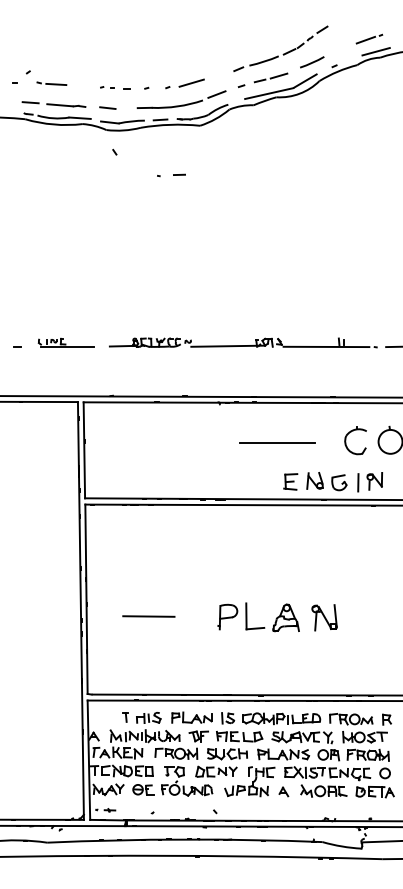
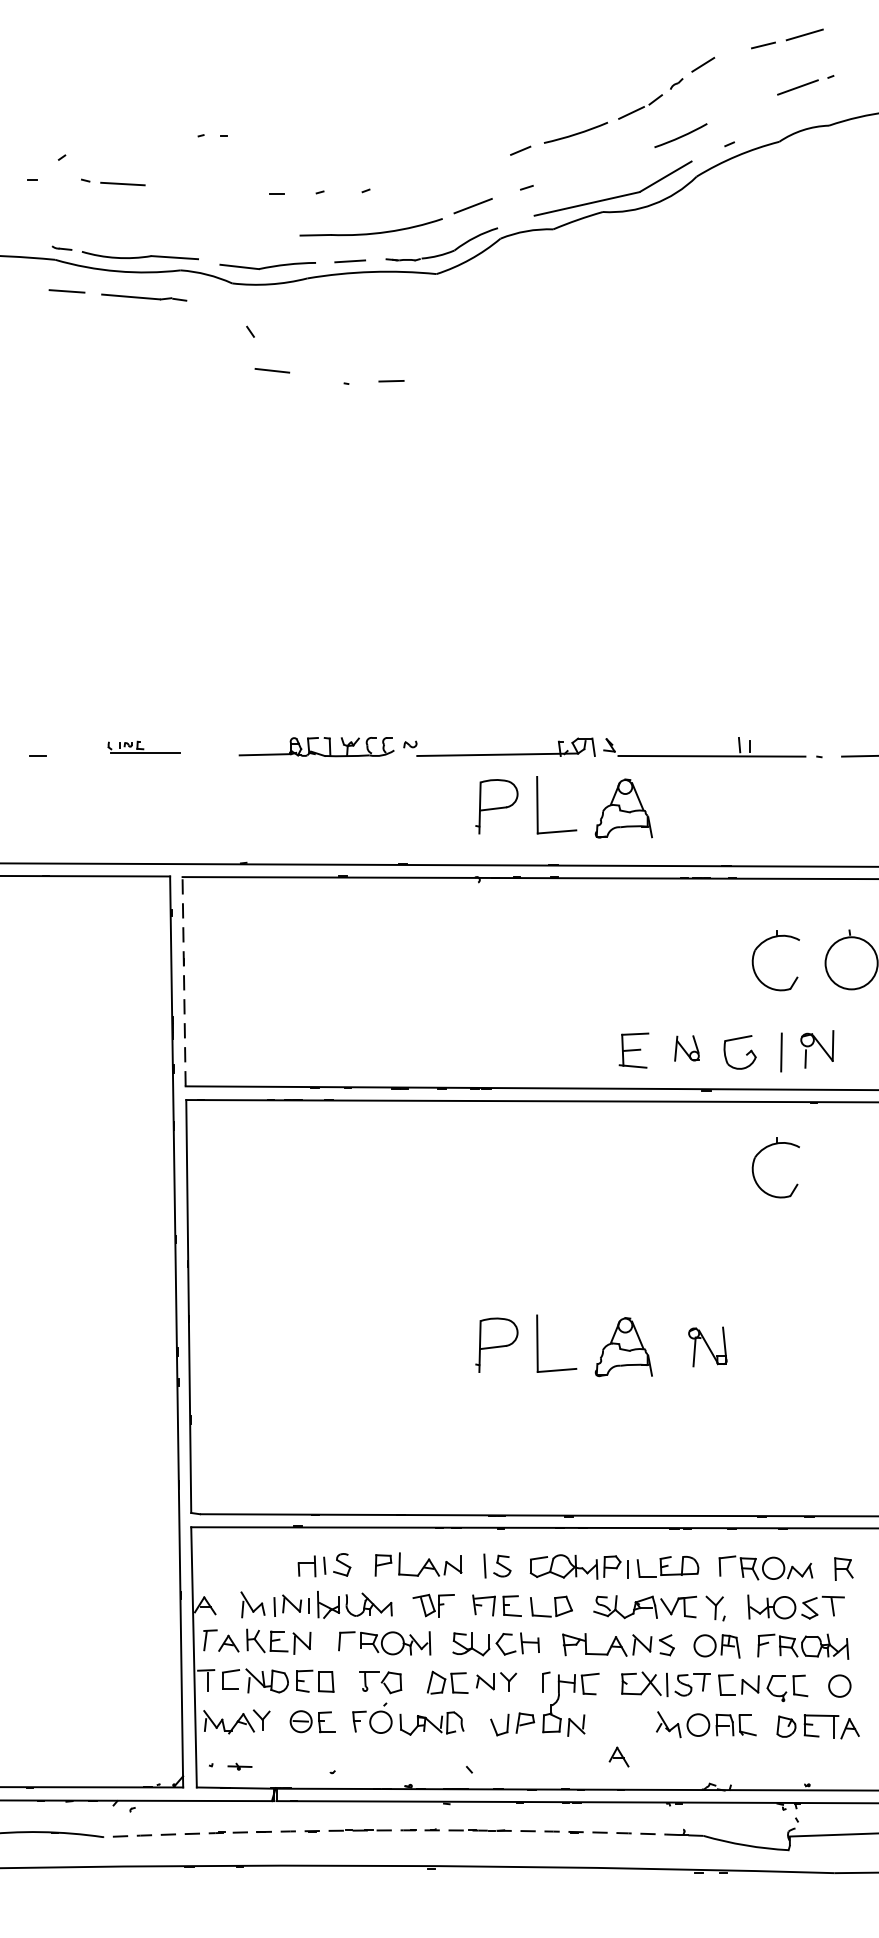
line: (375, 51) -> (818, 112), removed
line: (270, 77) -> (786, 38), moved
line: (191, 82) -> (417, 179), removed
part: (107, 87) -> (212, 136), moved
part: (53, 104) -> (116, 295), moved
line: (107, 107) -> (271, 369), moved
part: (65, 342) -> (142, 746), size x0.6
part: (258, 380) -> (563, 829), added
line: (277, 442) -> (605, 964), removed
line: (84, 450) -> (184, 982), solid -> dashed
part: (314, 480) -> (685, 1047), size x0.7
part: (351, 527) -> (766, 1149), added
line: (148, 616) -> (323, 1344), removed
part: (324, 617) -> (707, 1346), size x0.7
part: (125, 717) -> (273, 1564), removed
part: (283, 791) -> (618, 1756), moved
arc: (184, 839) -> (402, 1830), solid -> dashed

